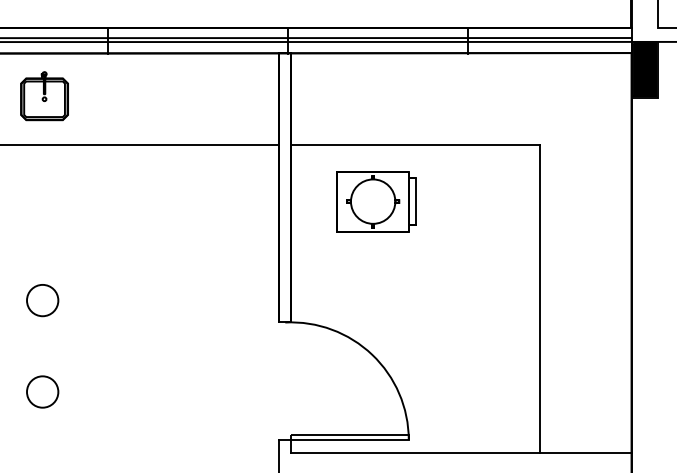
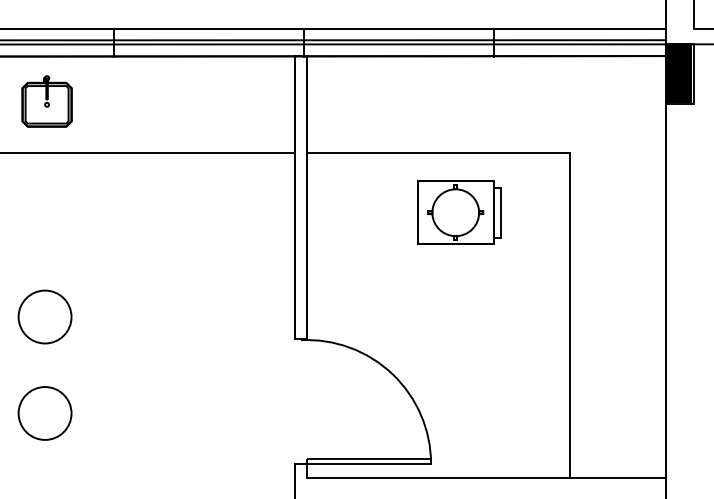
part: (376, 201) -> (459, 212), moved
circle: (42, 300) -> (44, 316), size x1.6
circle: (42, 391) -> (44, 412), size x1.6

